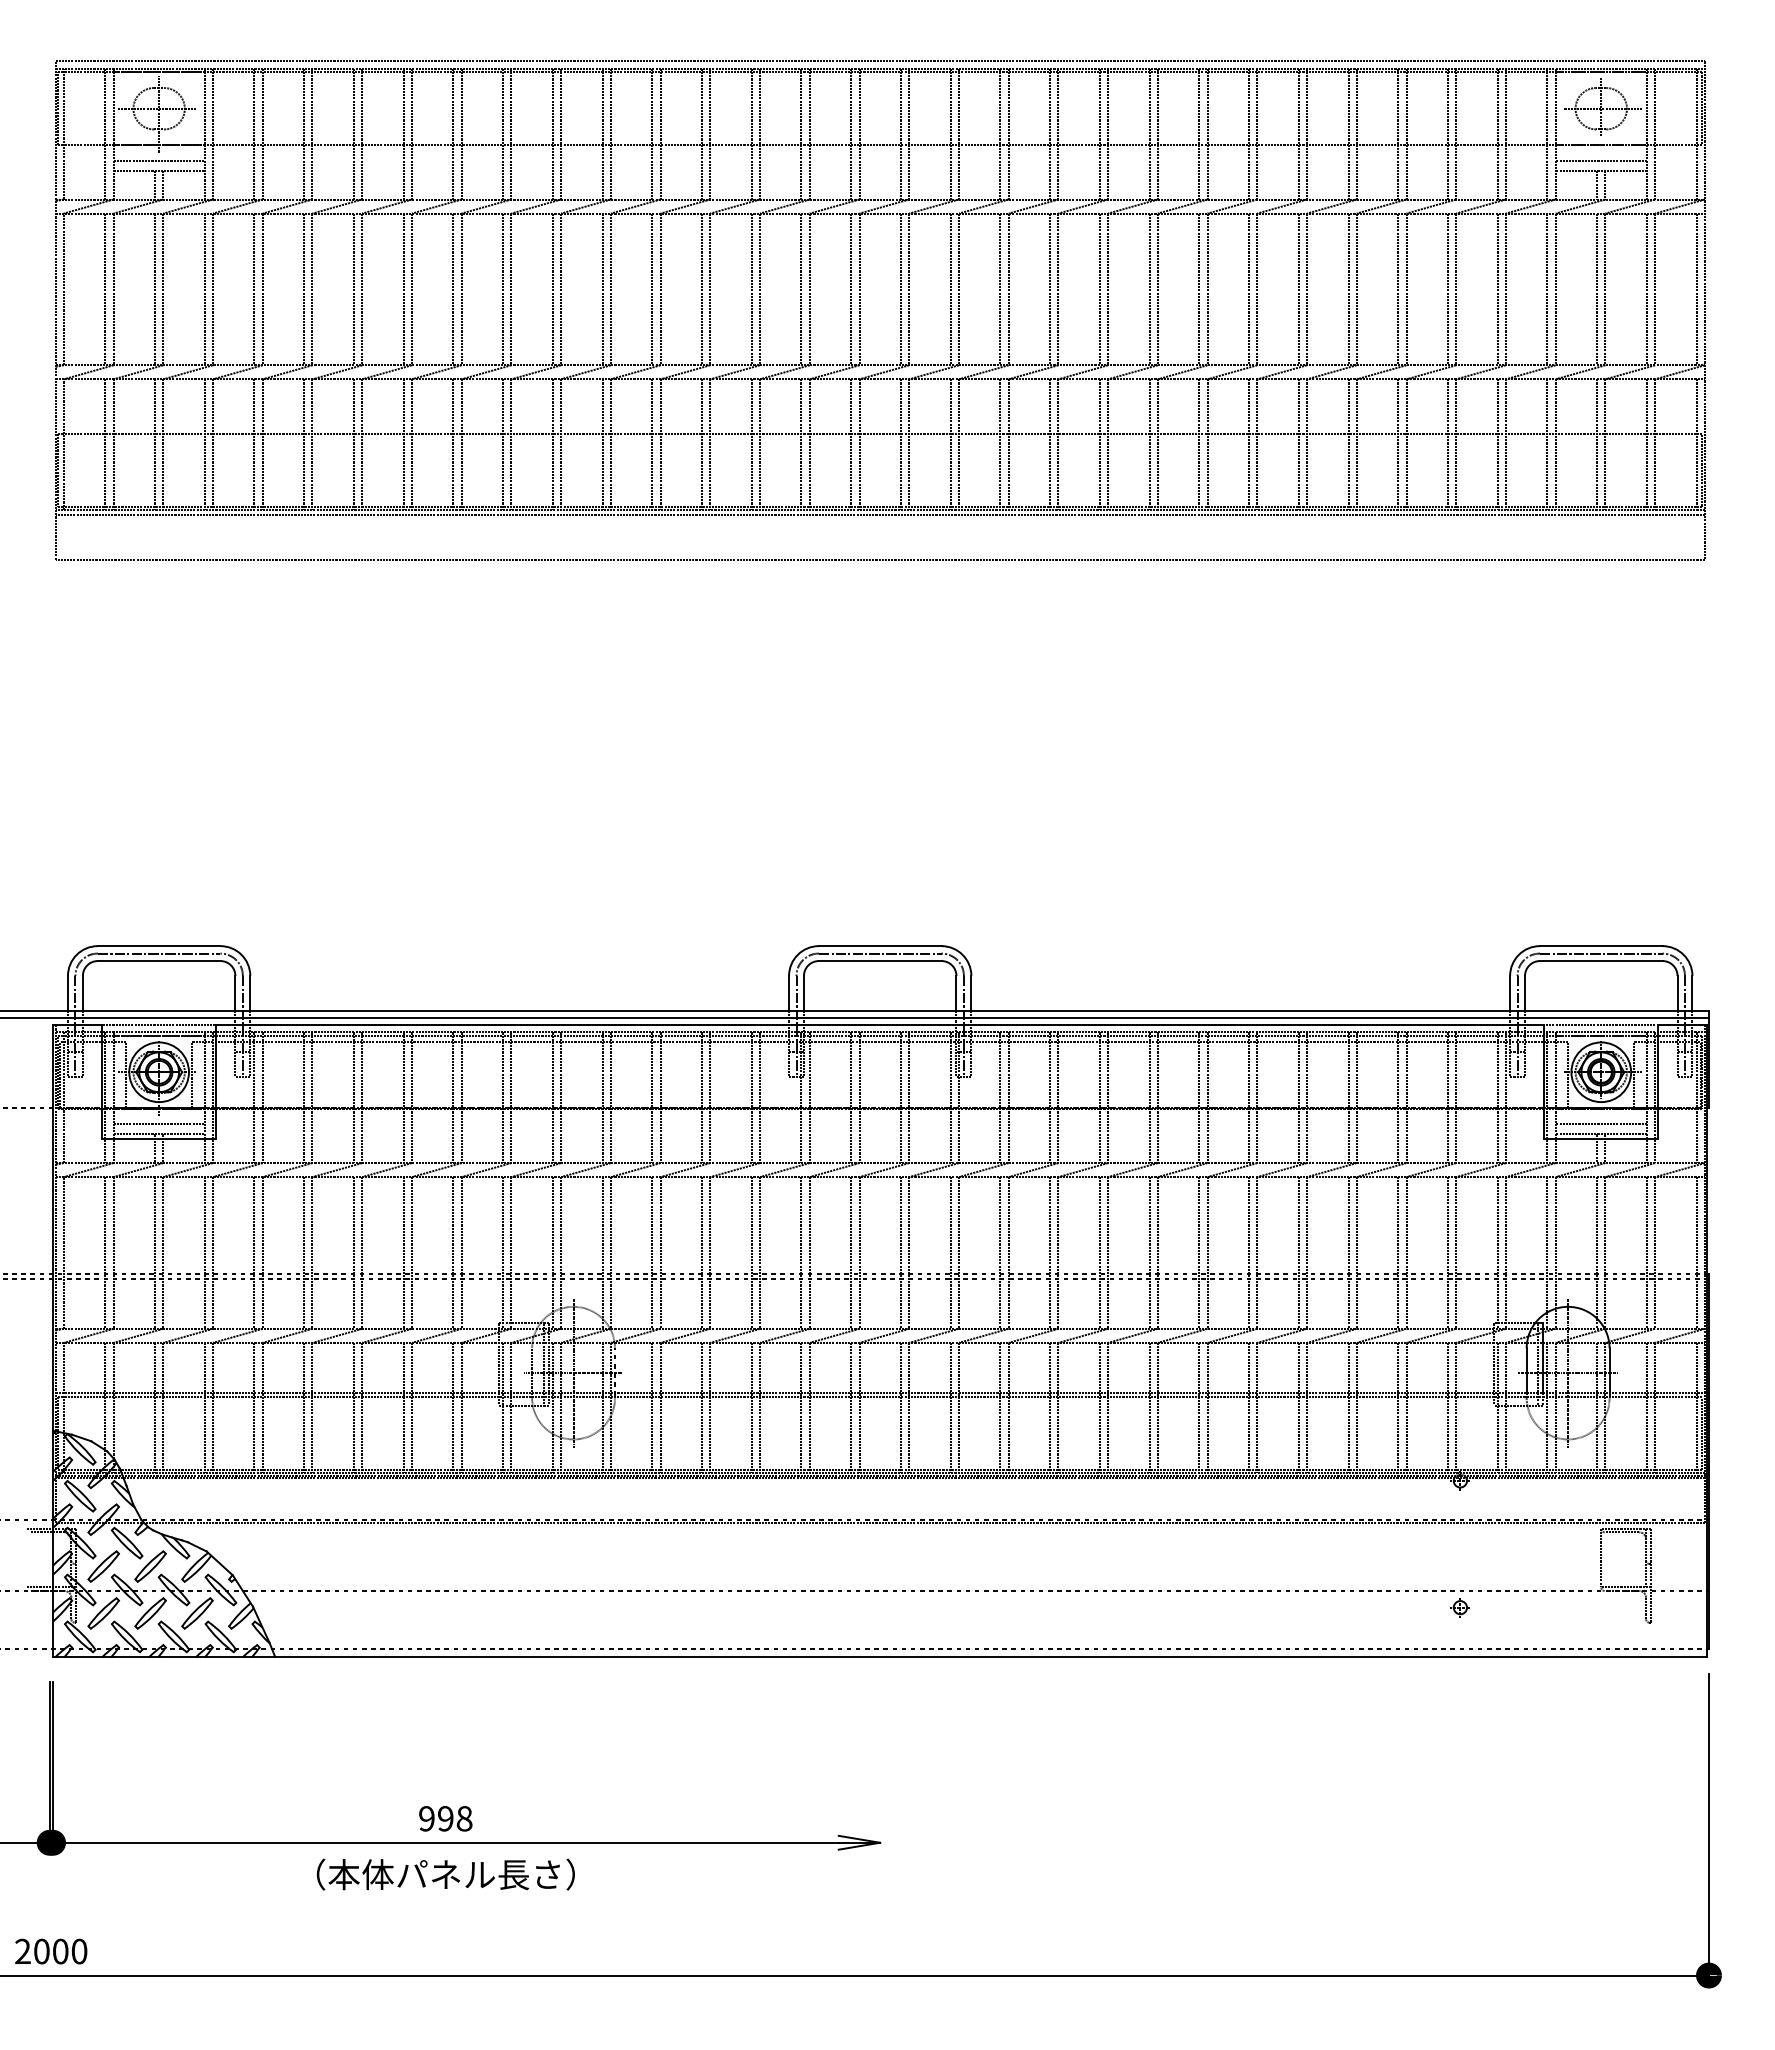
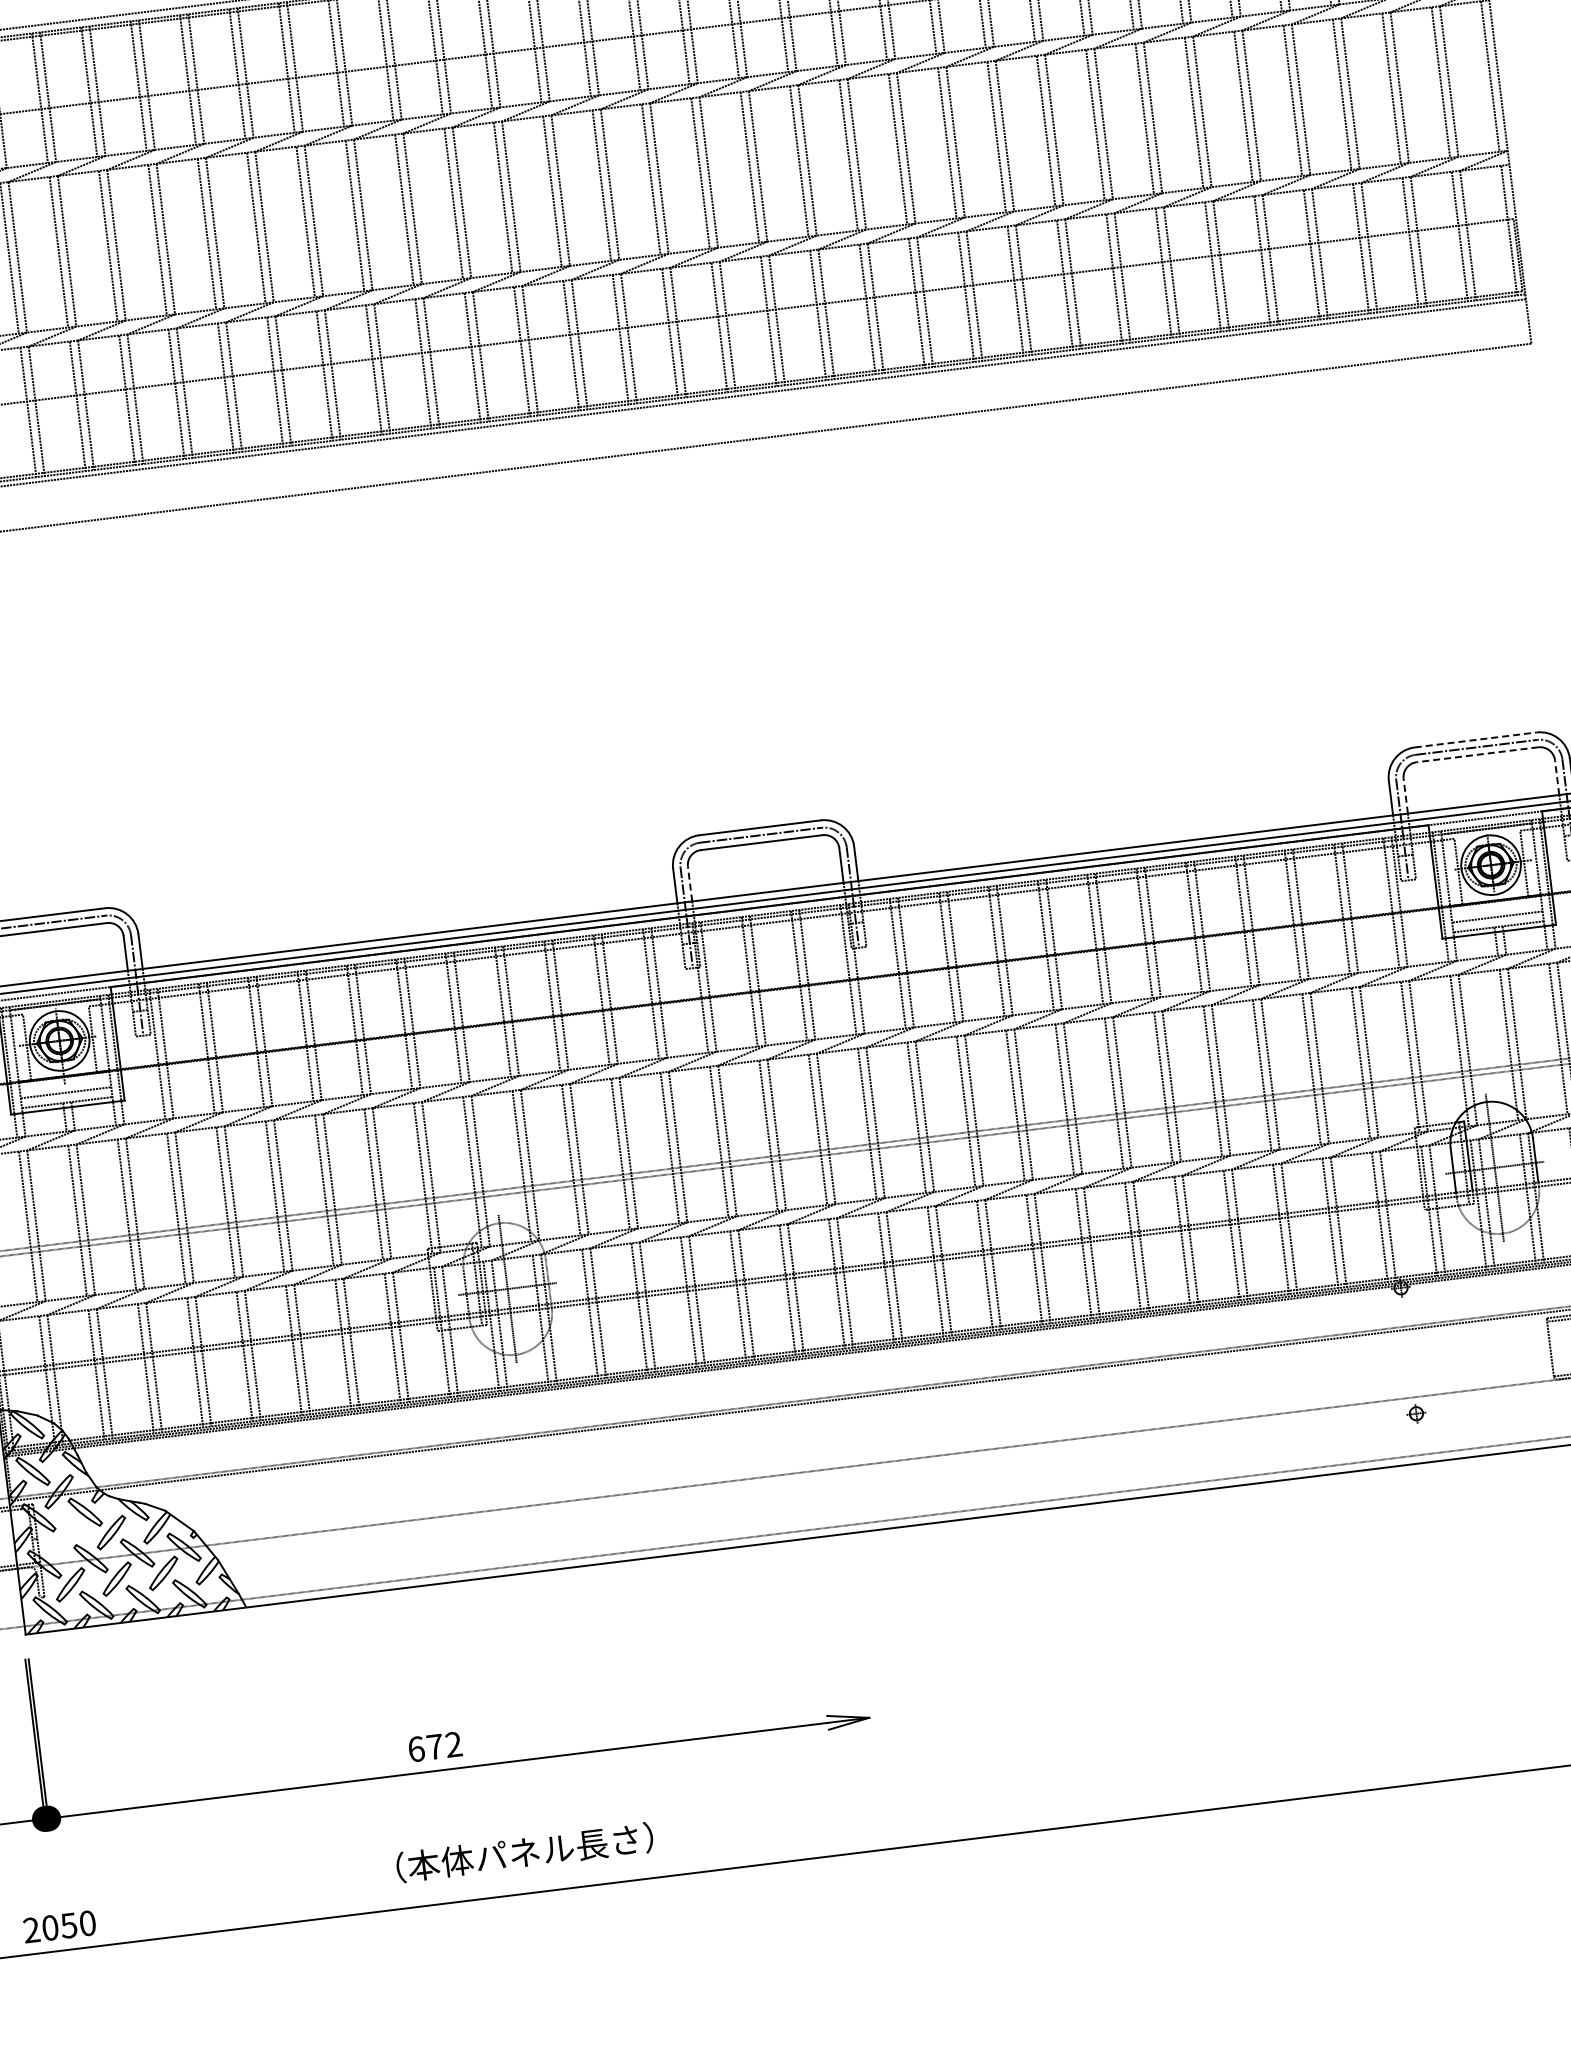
line: (1601, 946) -> (1475, 740), solid -> dashed
line: (1600, 961) -> (1476, 755), solid -> dashed
line: (803, 992) -> (689, 883), solid -> dashed
line: (1525, 992) -> (1406, 795), solid -> dashed
line: (1677, 992) -> (1556, 776), solid -> dashed
part: (103, 1566) -> (64, 1538), removed
text: (445, 1818) -> (434, 1746), 998 -> 672
text: (445, 1874) -> (524, 1852), moved
text: (60, 1951) -> (68, 1925), 2000 -> 2050

